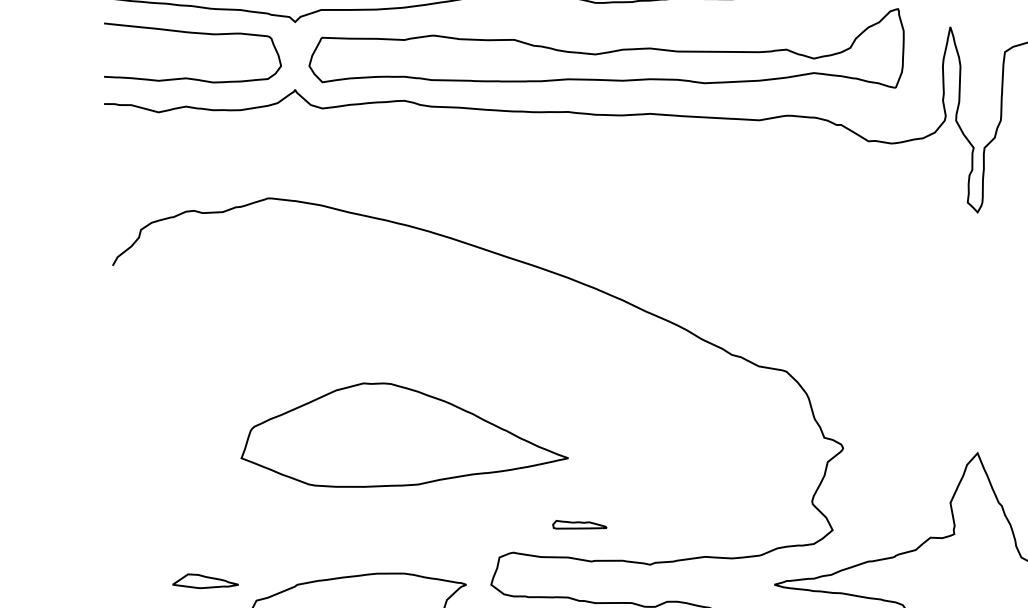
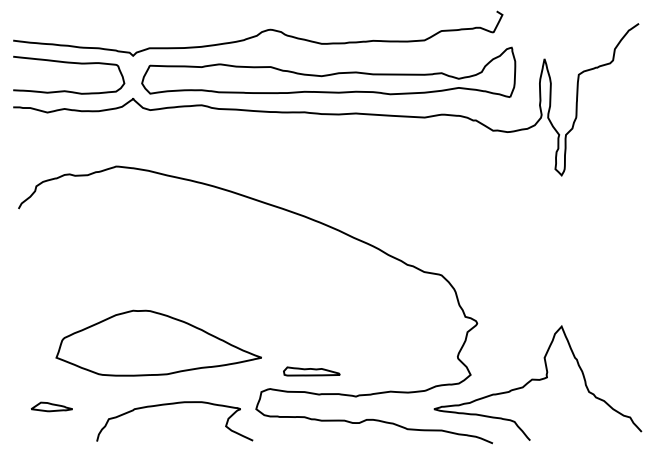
part: (403, 433) -> (158, 342), moved
part: (579, 524) -> (311, 371), size x1.67
part: (204, 580) -> (51, 406), moved

